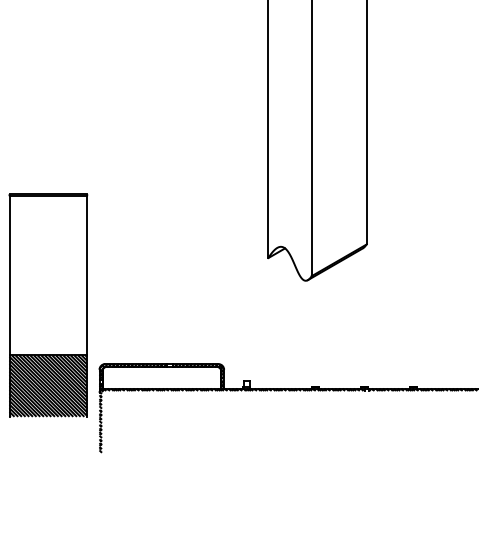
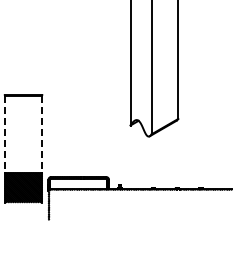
line: (9, 276) -> (4, 134), solid -> dashed
line: (87, 276) -> (42, 134), solid -> dashed

